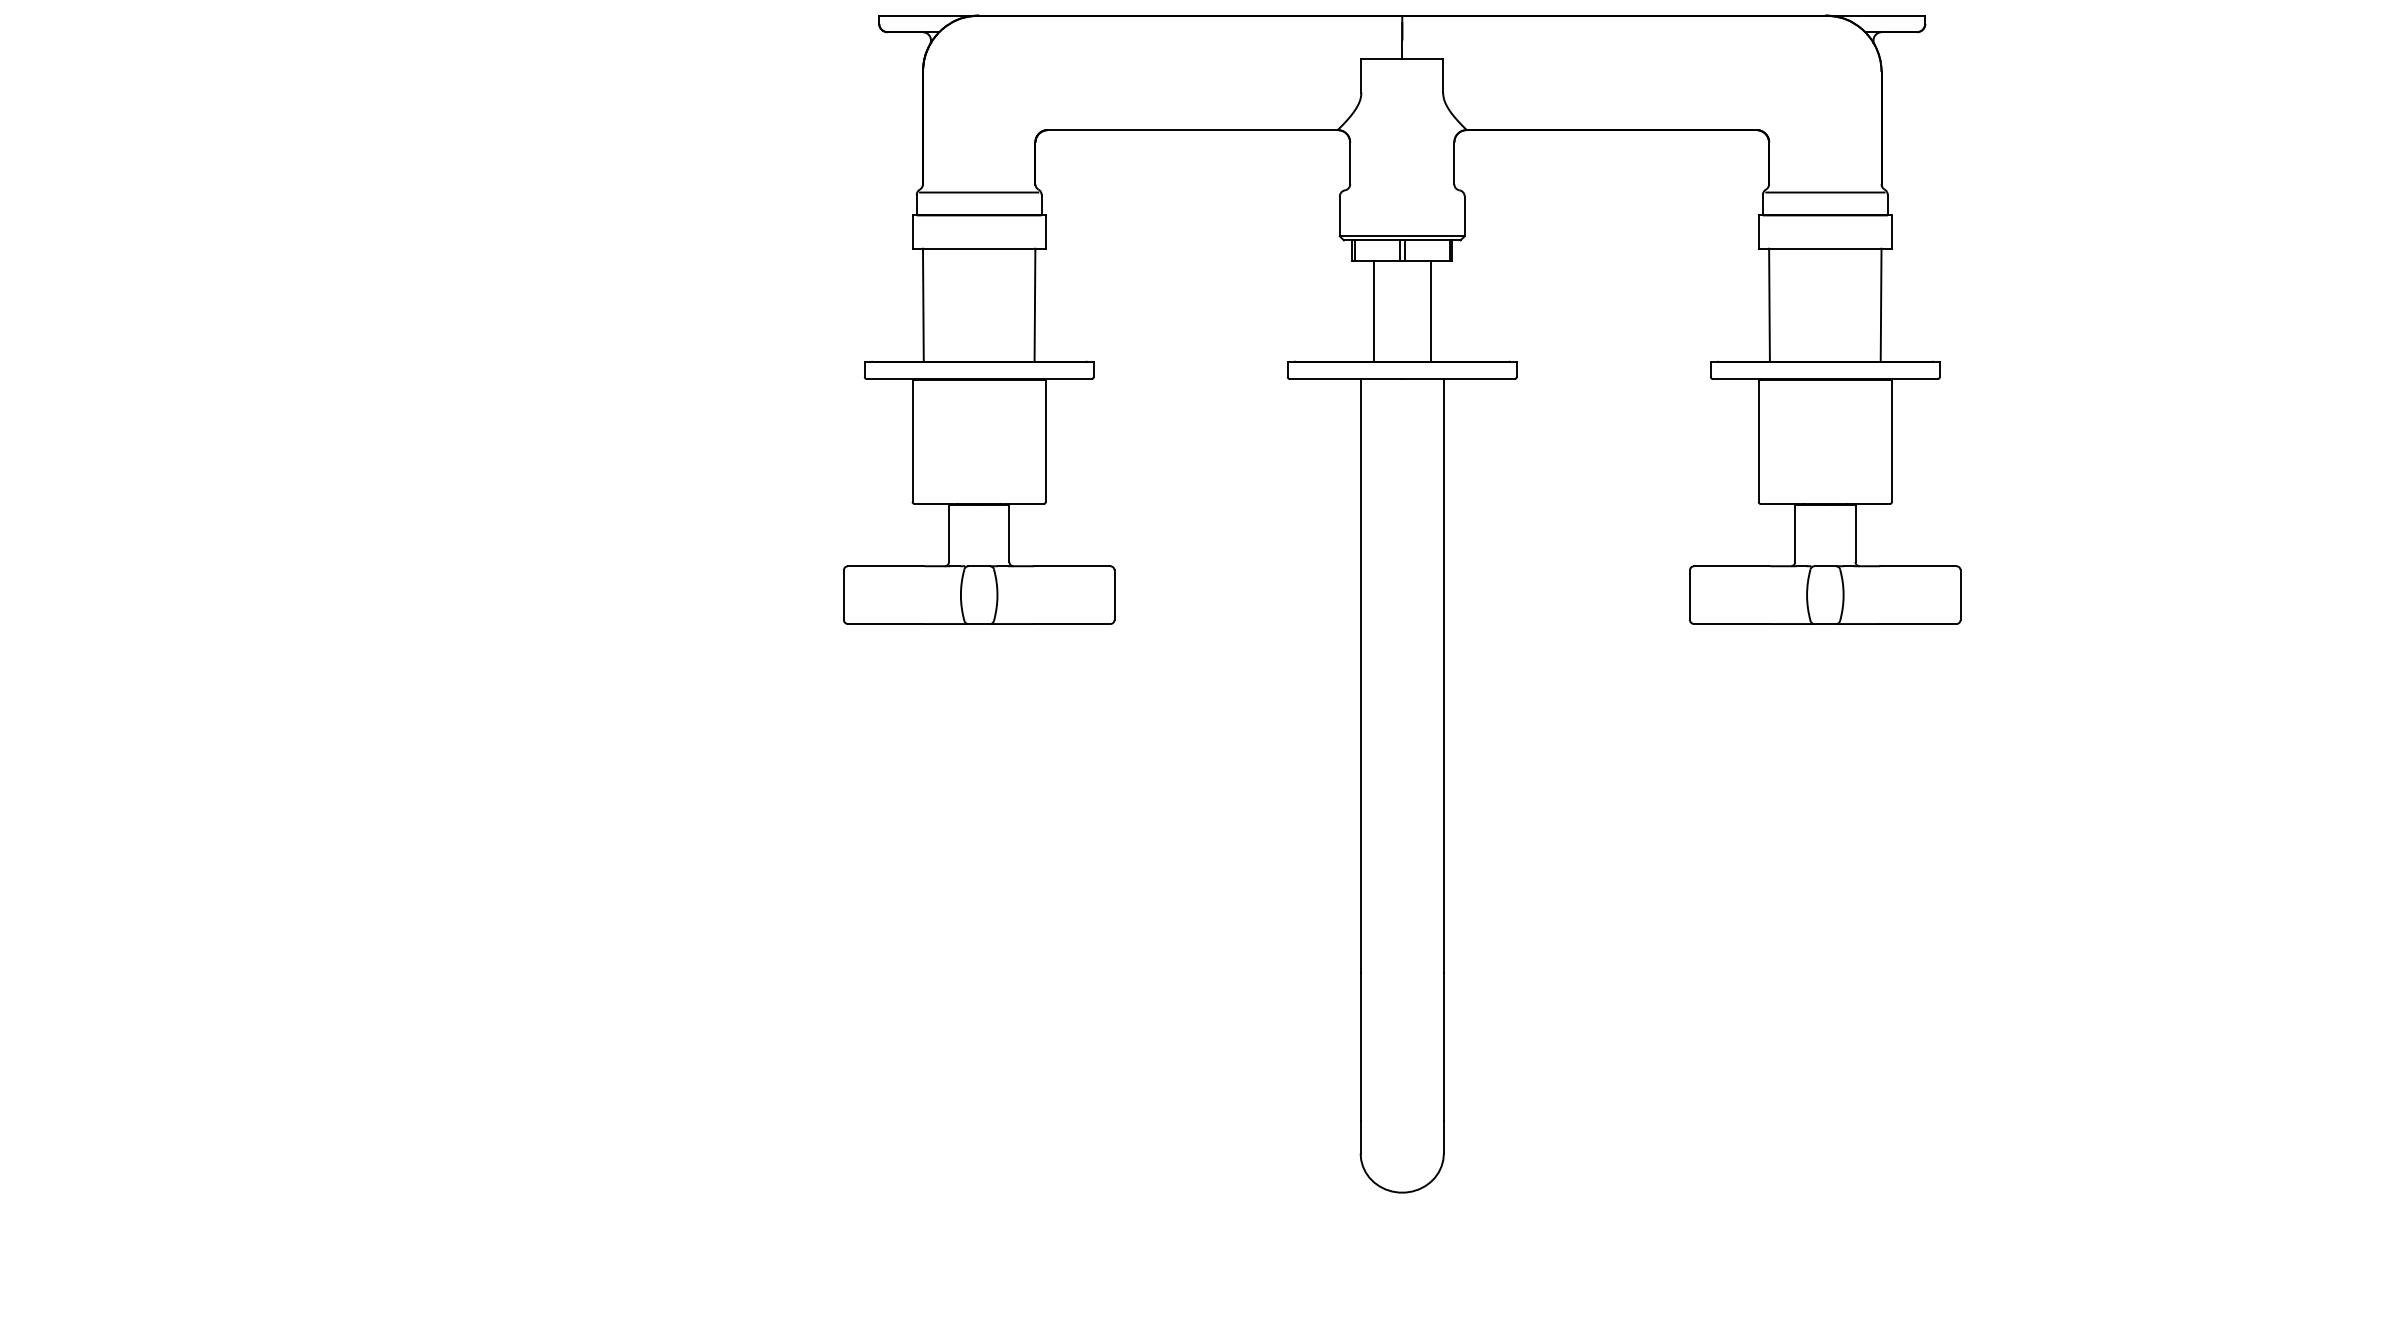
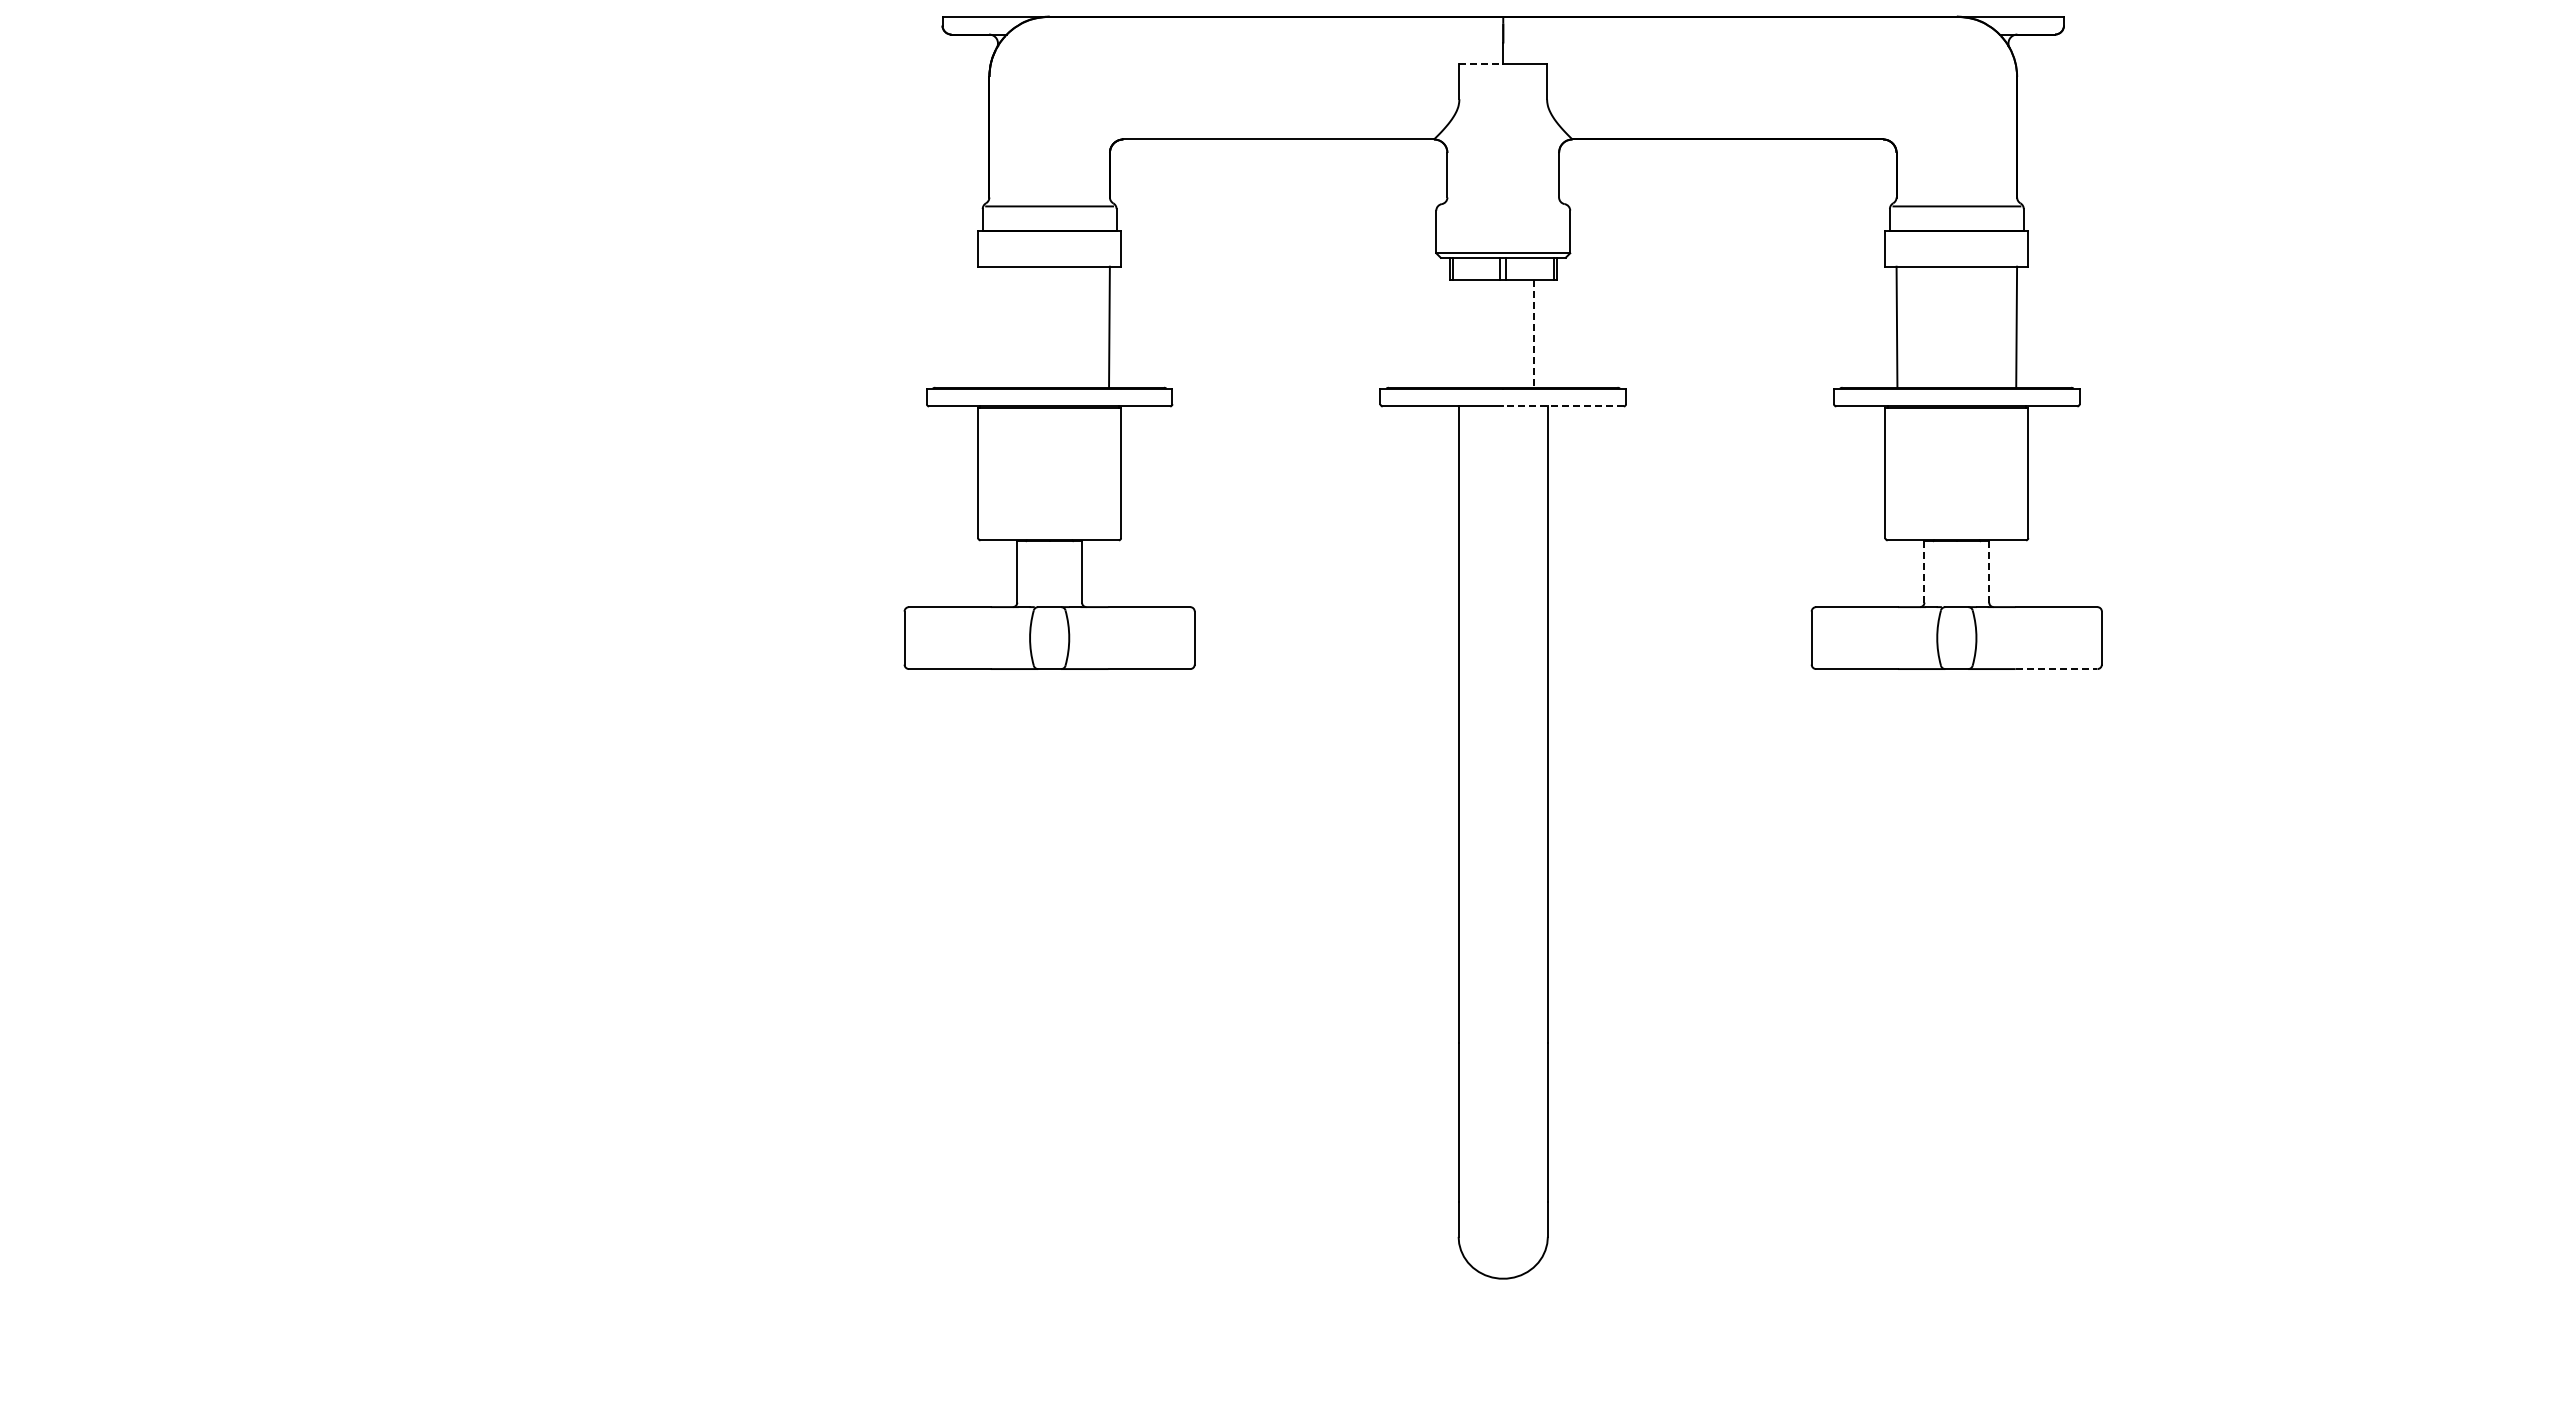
line: (1381, 59) -> (1481, 63), solid -> dashed
line: (923, 304) -> (989, 326), removed
line: (1373, 311) -> (1472, 333), removed
line: (1431, 311) -> (1534, 333), solid -> dashed
line: (1458, 379) -> (1563, 406), solid -> dashed
line: (1795, 533) -> (1924, 571), solid -> dashed
line: (1855, 533) -> (1989, 571), solid -> dashed
line: (1918, 624) -> (2056, 669), solid -> dashed

